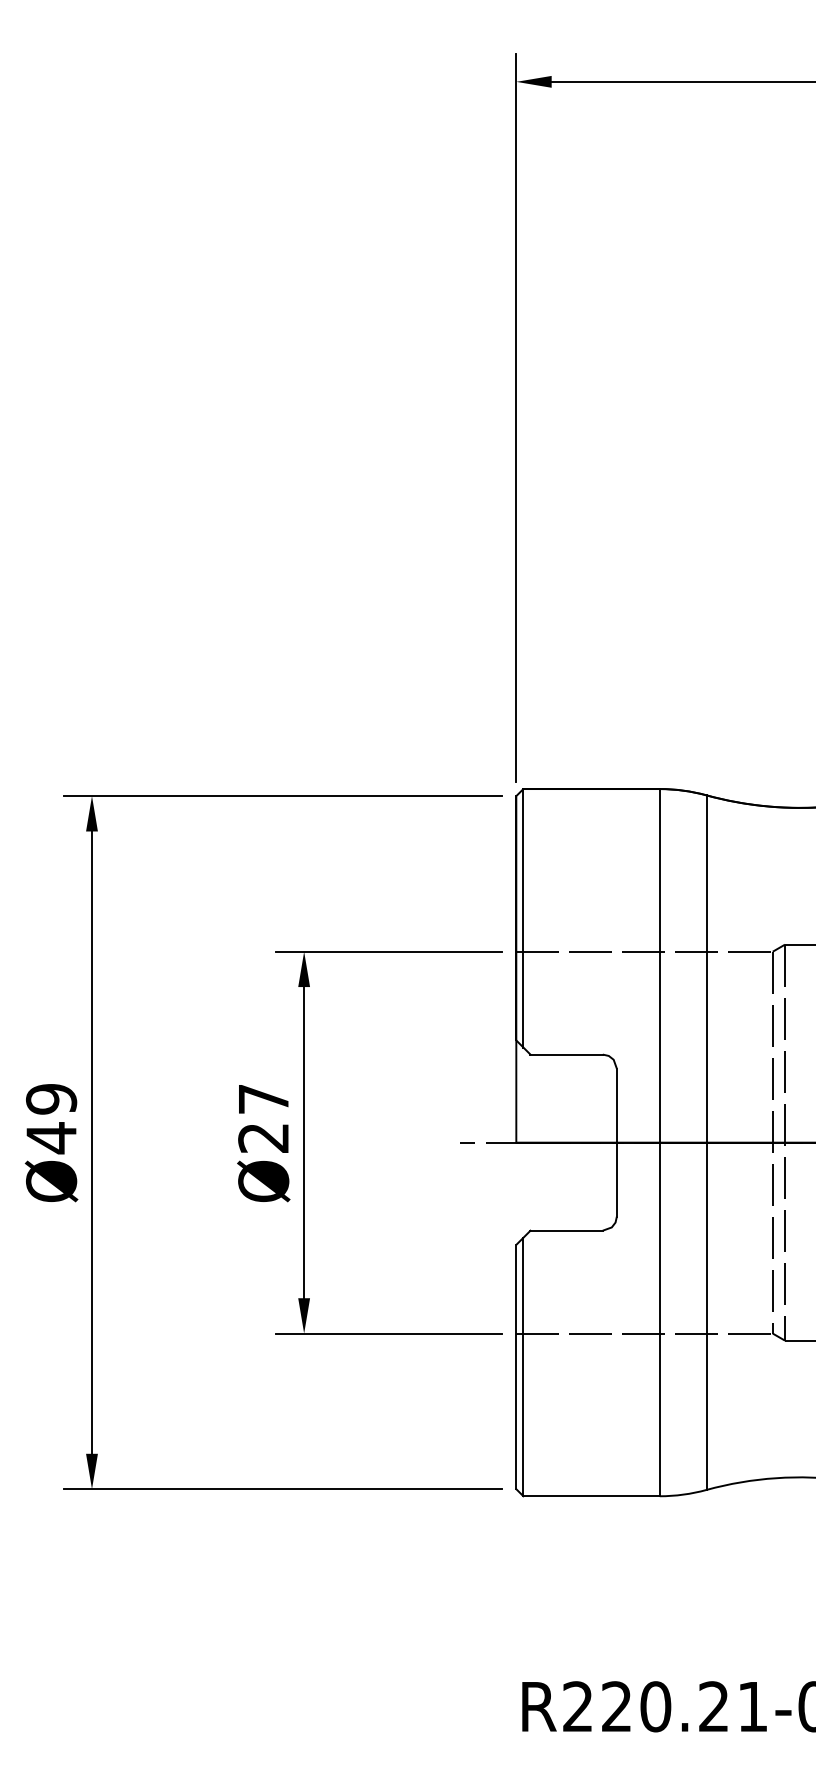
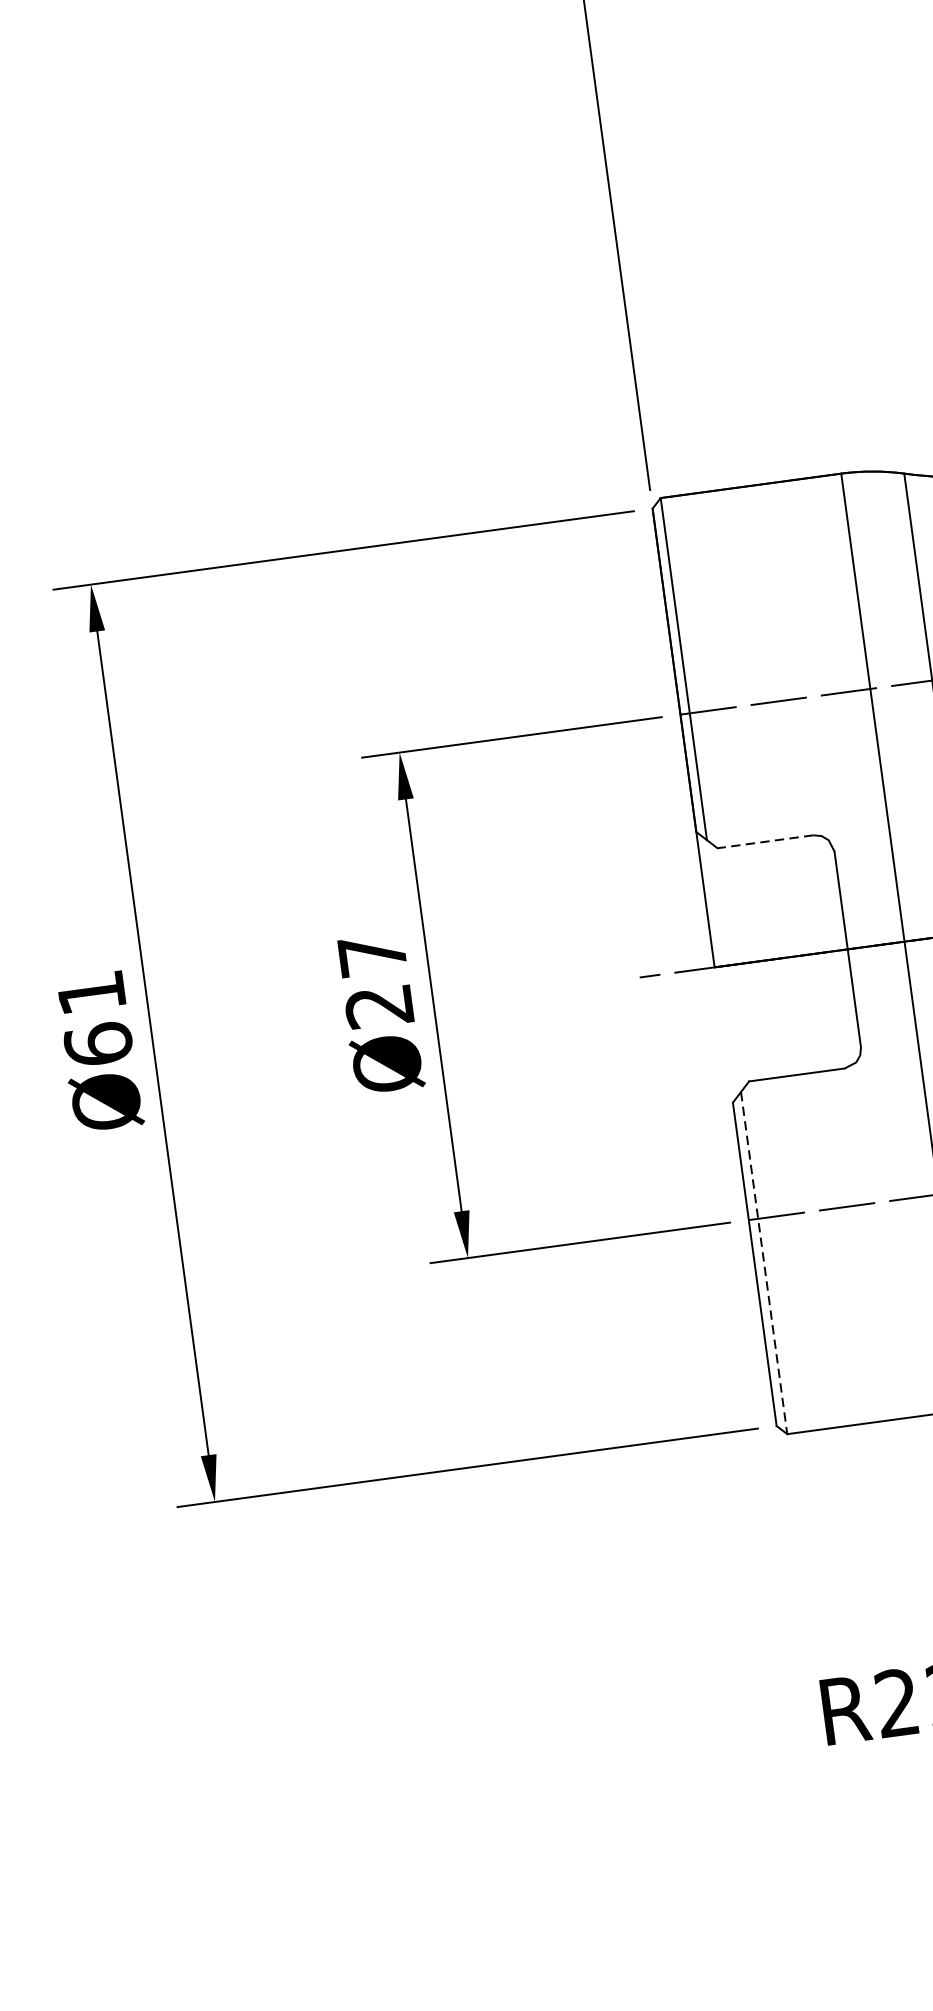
line: (566, 1054) -> (765, 841), solid -> dashed
text: (51, 1119) -> (95, 1019), Ø49 -> Ø61
line: (523, 1367) -> (764, 1263), solid -> dashed

